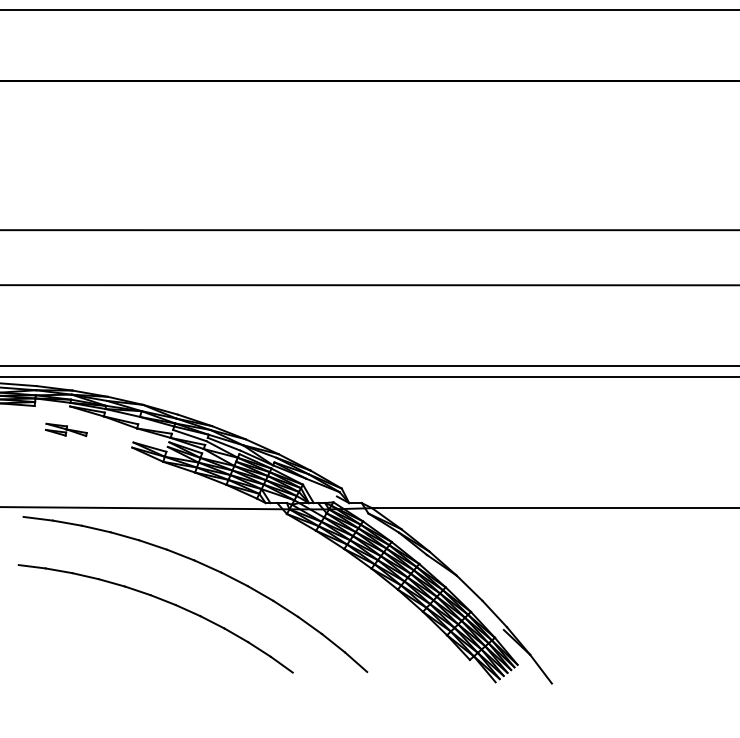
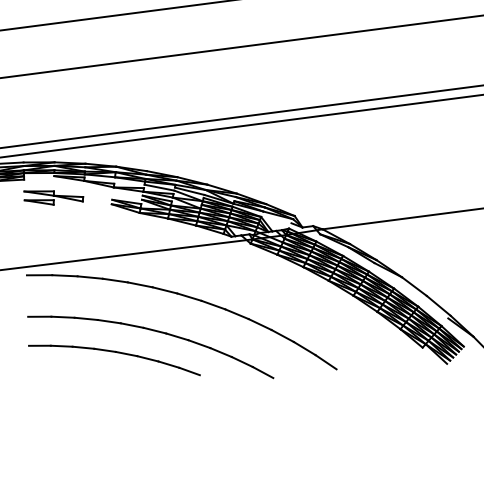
part: (66, 429) -> (53, 196), size x1.67
part: (112, 619) -> (113, 352), added

